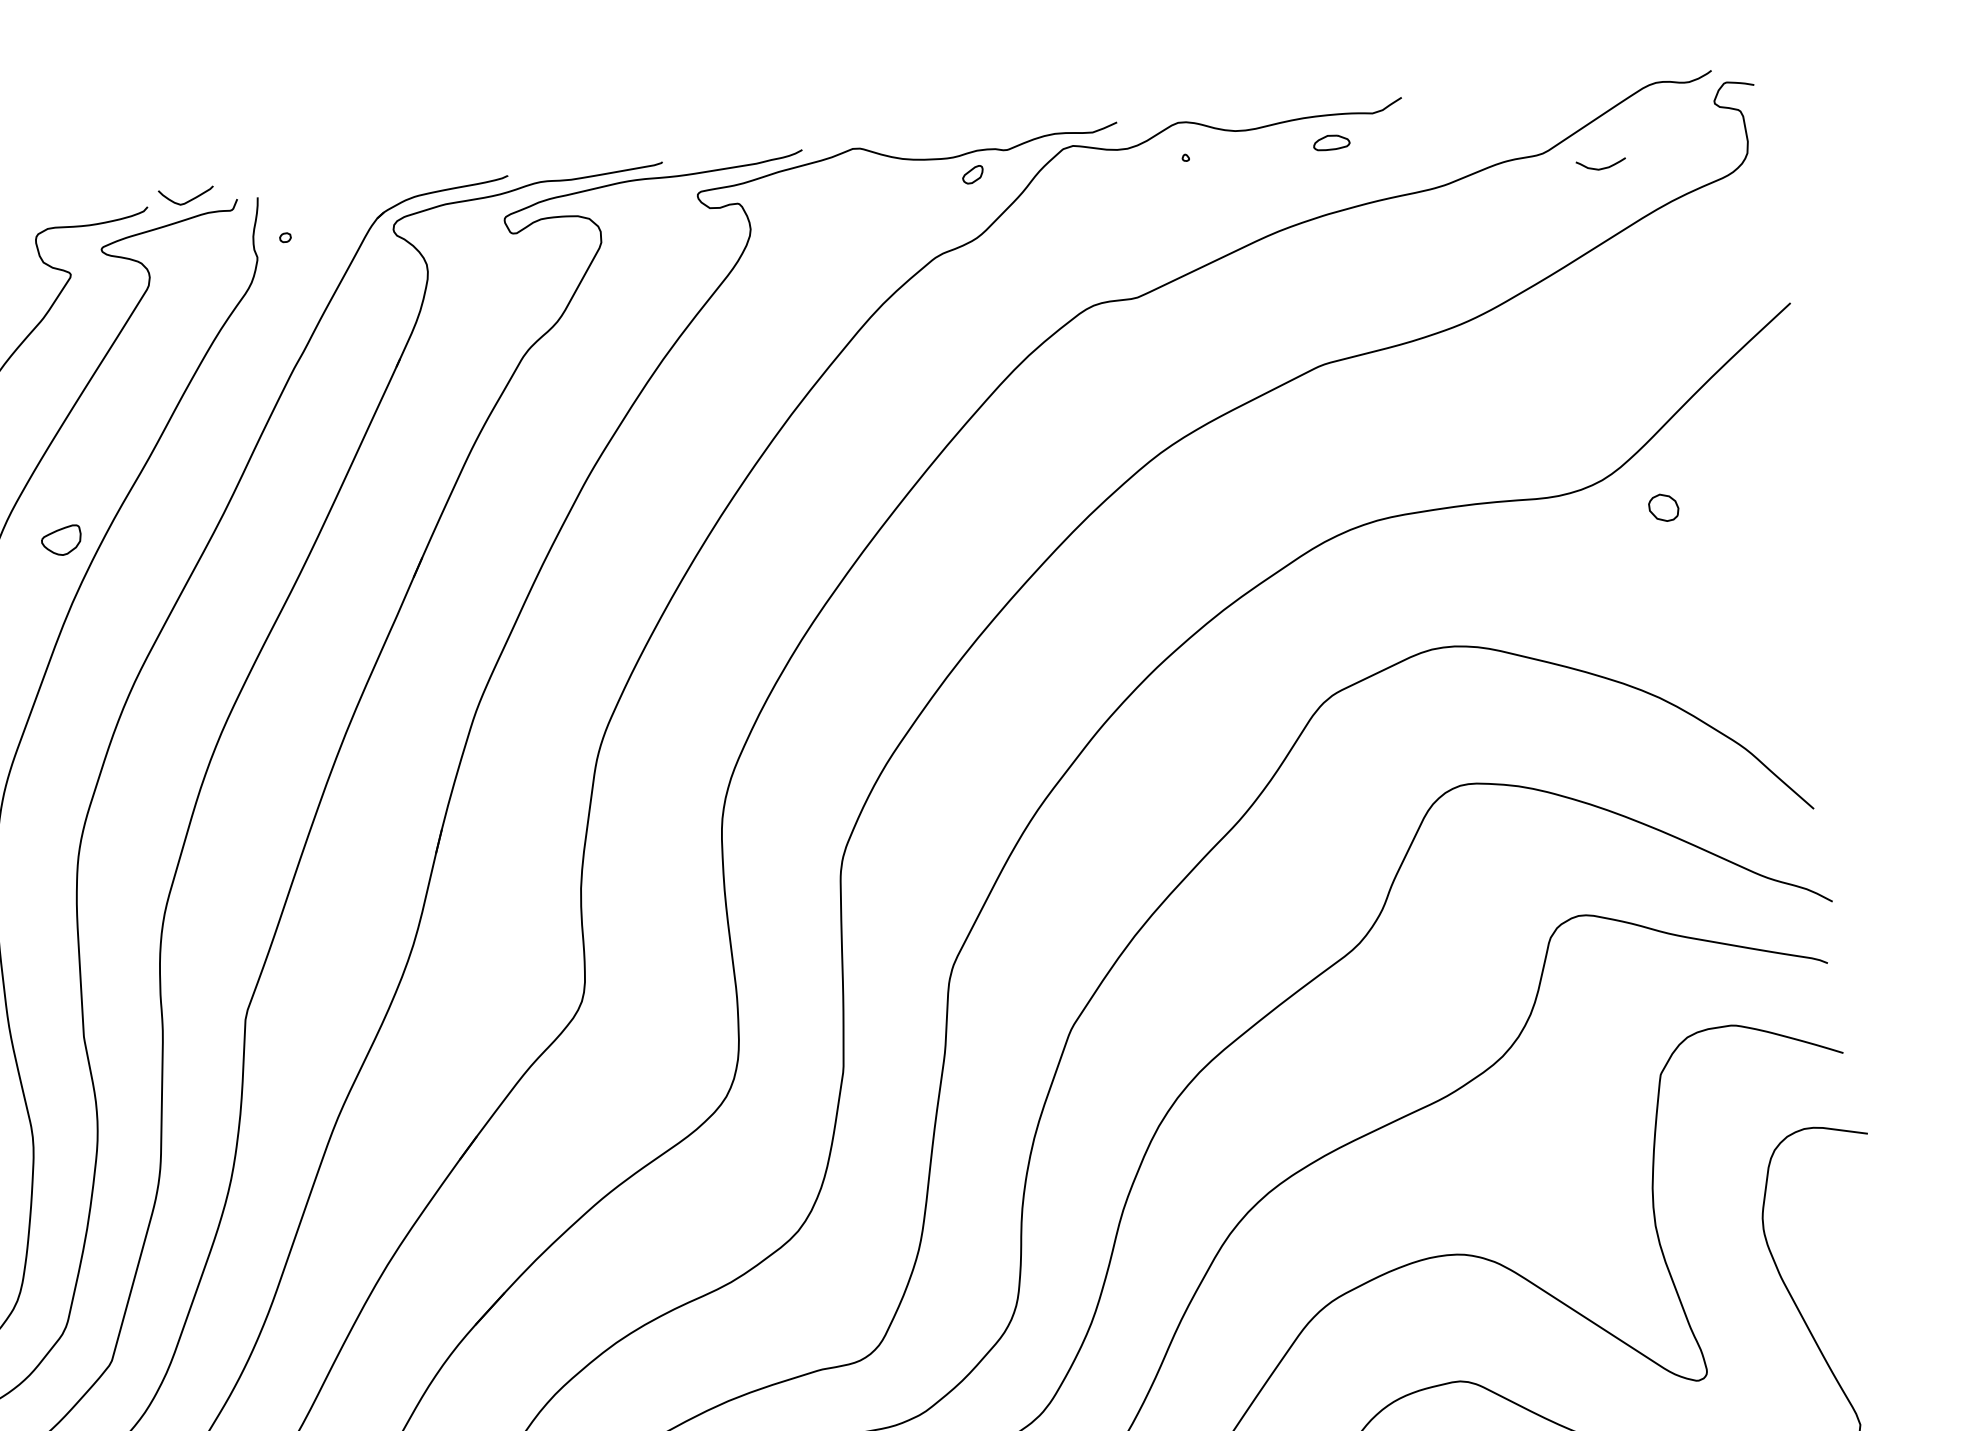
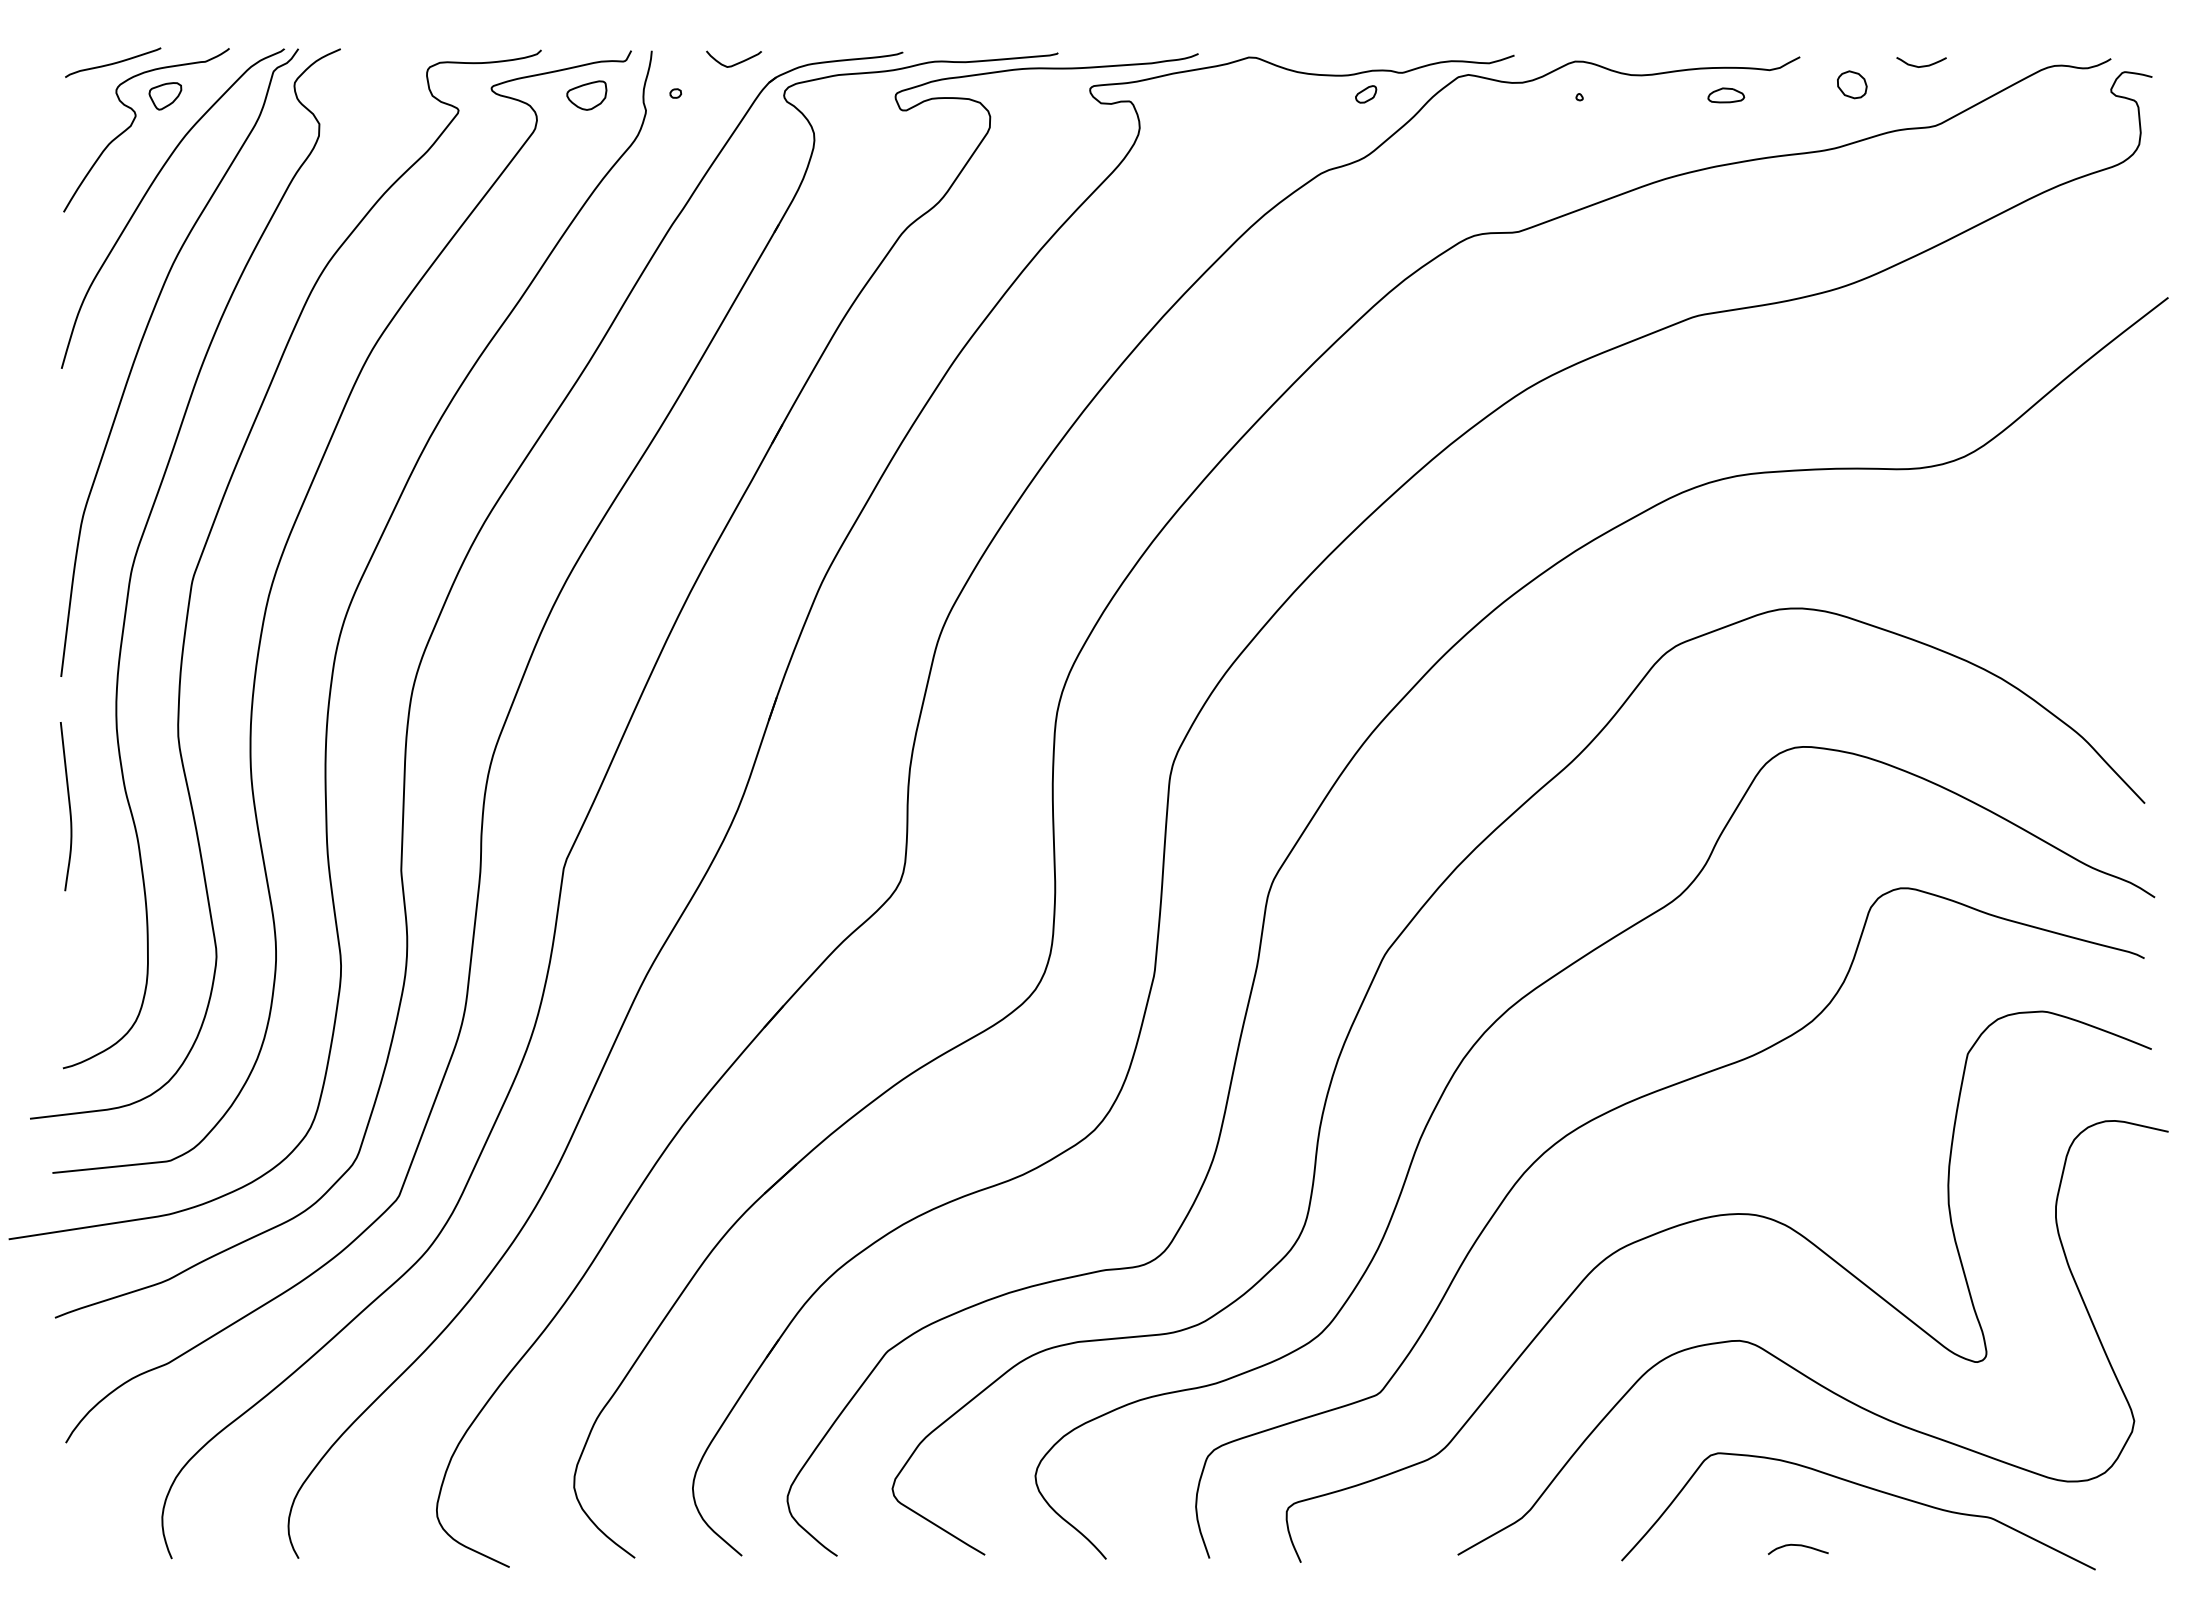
curve: (1601, 167) -> (1921, 65), moved
curve: (188, 200) -> (735, 63), moved
part: (1664, 507) -> (1852, 84), moved
part: (61, 540) -> (586, 95), moved

